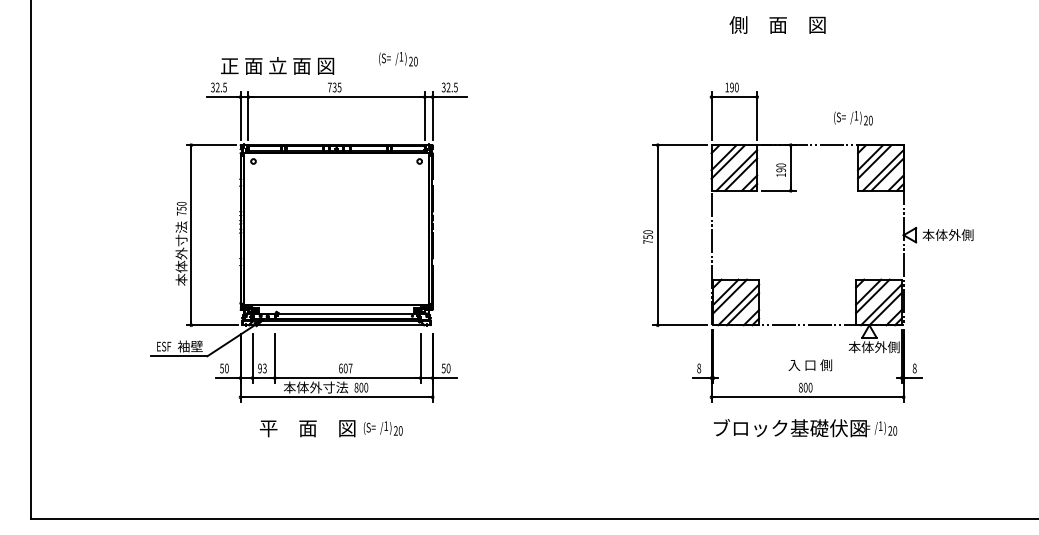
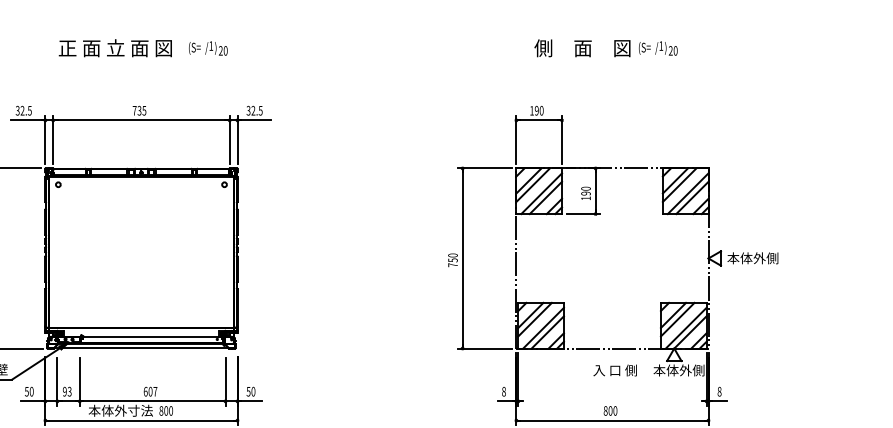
text: (398, 59) -> (208, 48), moved
text: (277, 65) -> (115, 47), moved
text: (853, 118) -> (658, 48), moved
text: (810, 365) -> (615, 370), moved

